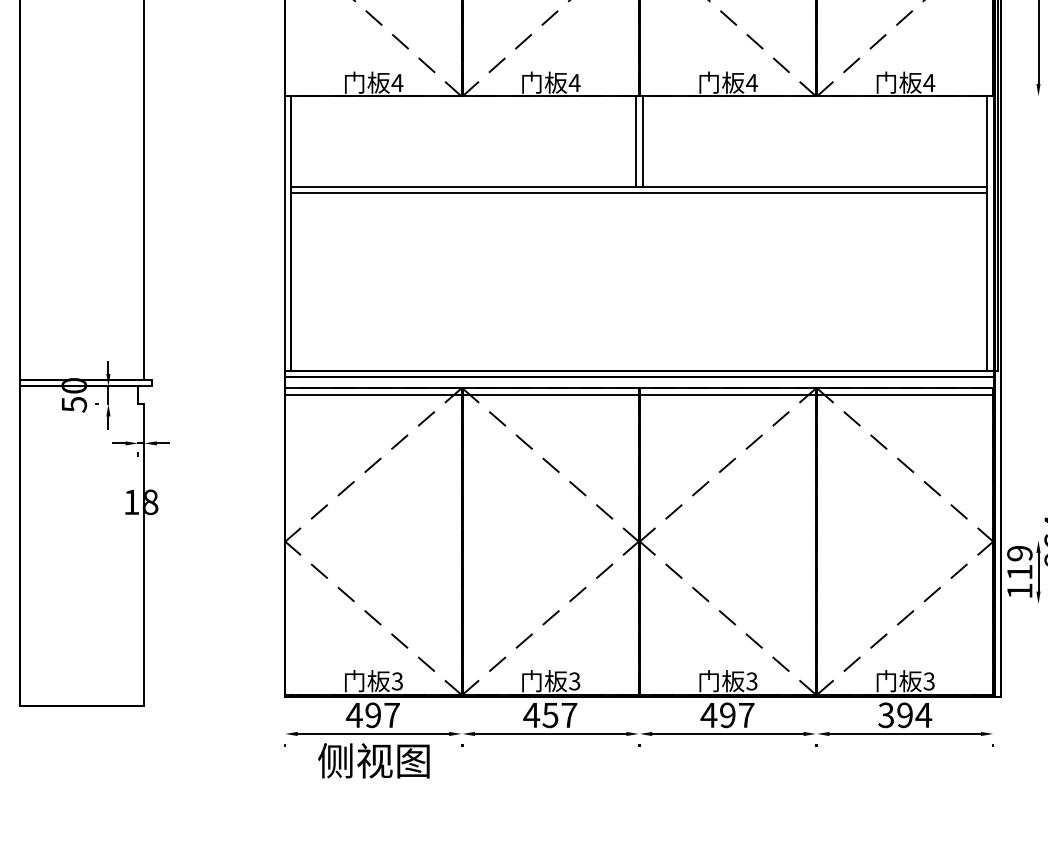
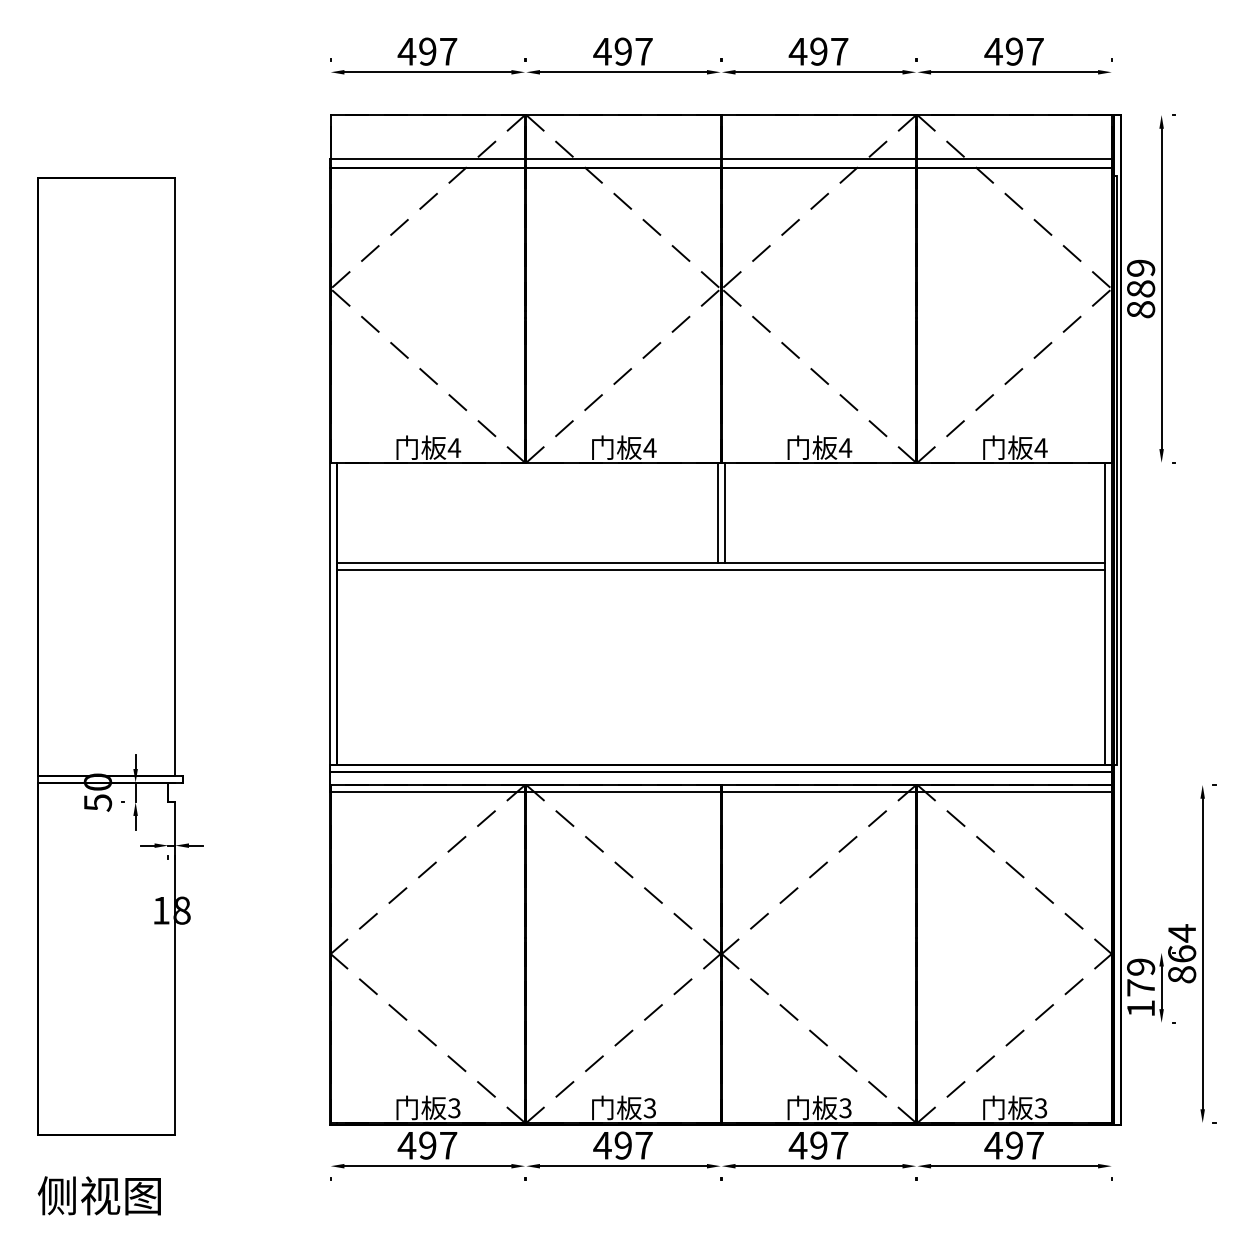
text: (1019, 571) -> (1140, 987), 119 -> 179
text: (549, 715) -> (622, 1145), 457 -> 497
text: (905, 715) -> (1014, 1145), 394 -> 497
text: (373, 760) -> (98, 1195), moved

